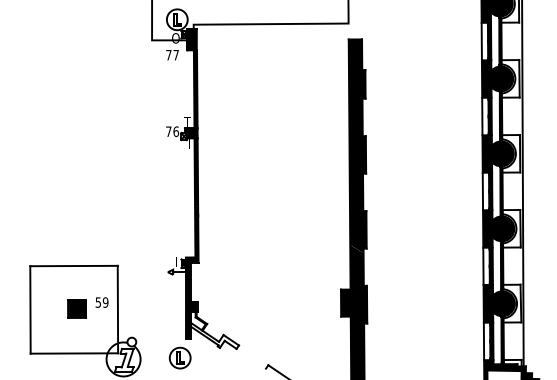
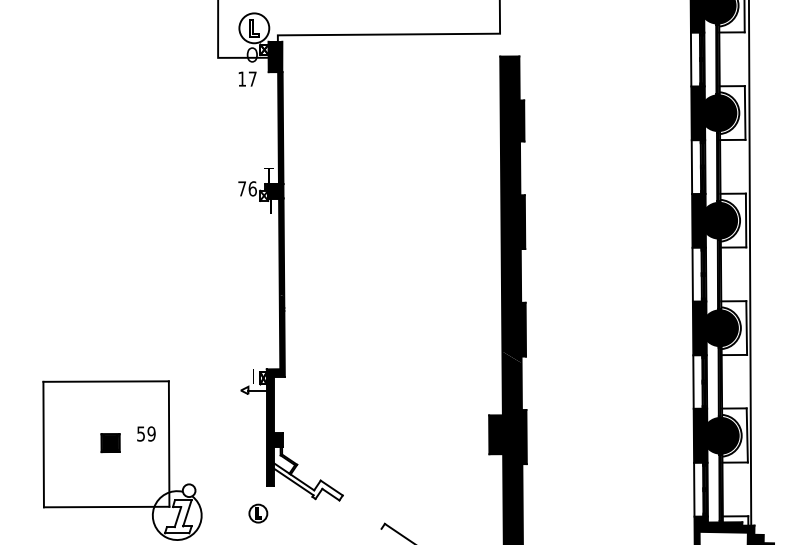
text: (168, 55) -> (241, 79), 77 -> 17
part: (76, 308) -> (109, 442), size x0.7
part: (179, 357) -> (257, 512), size x0.6

